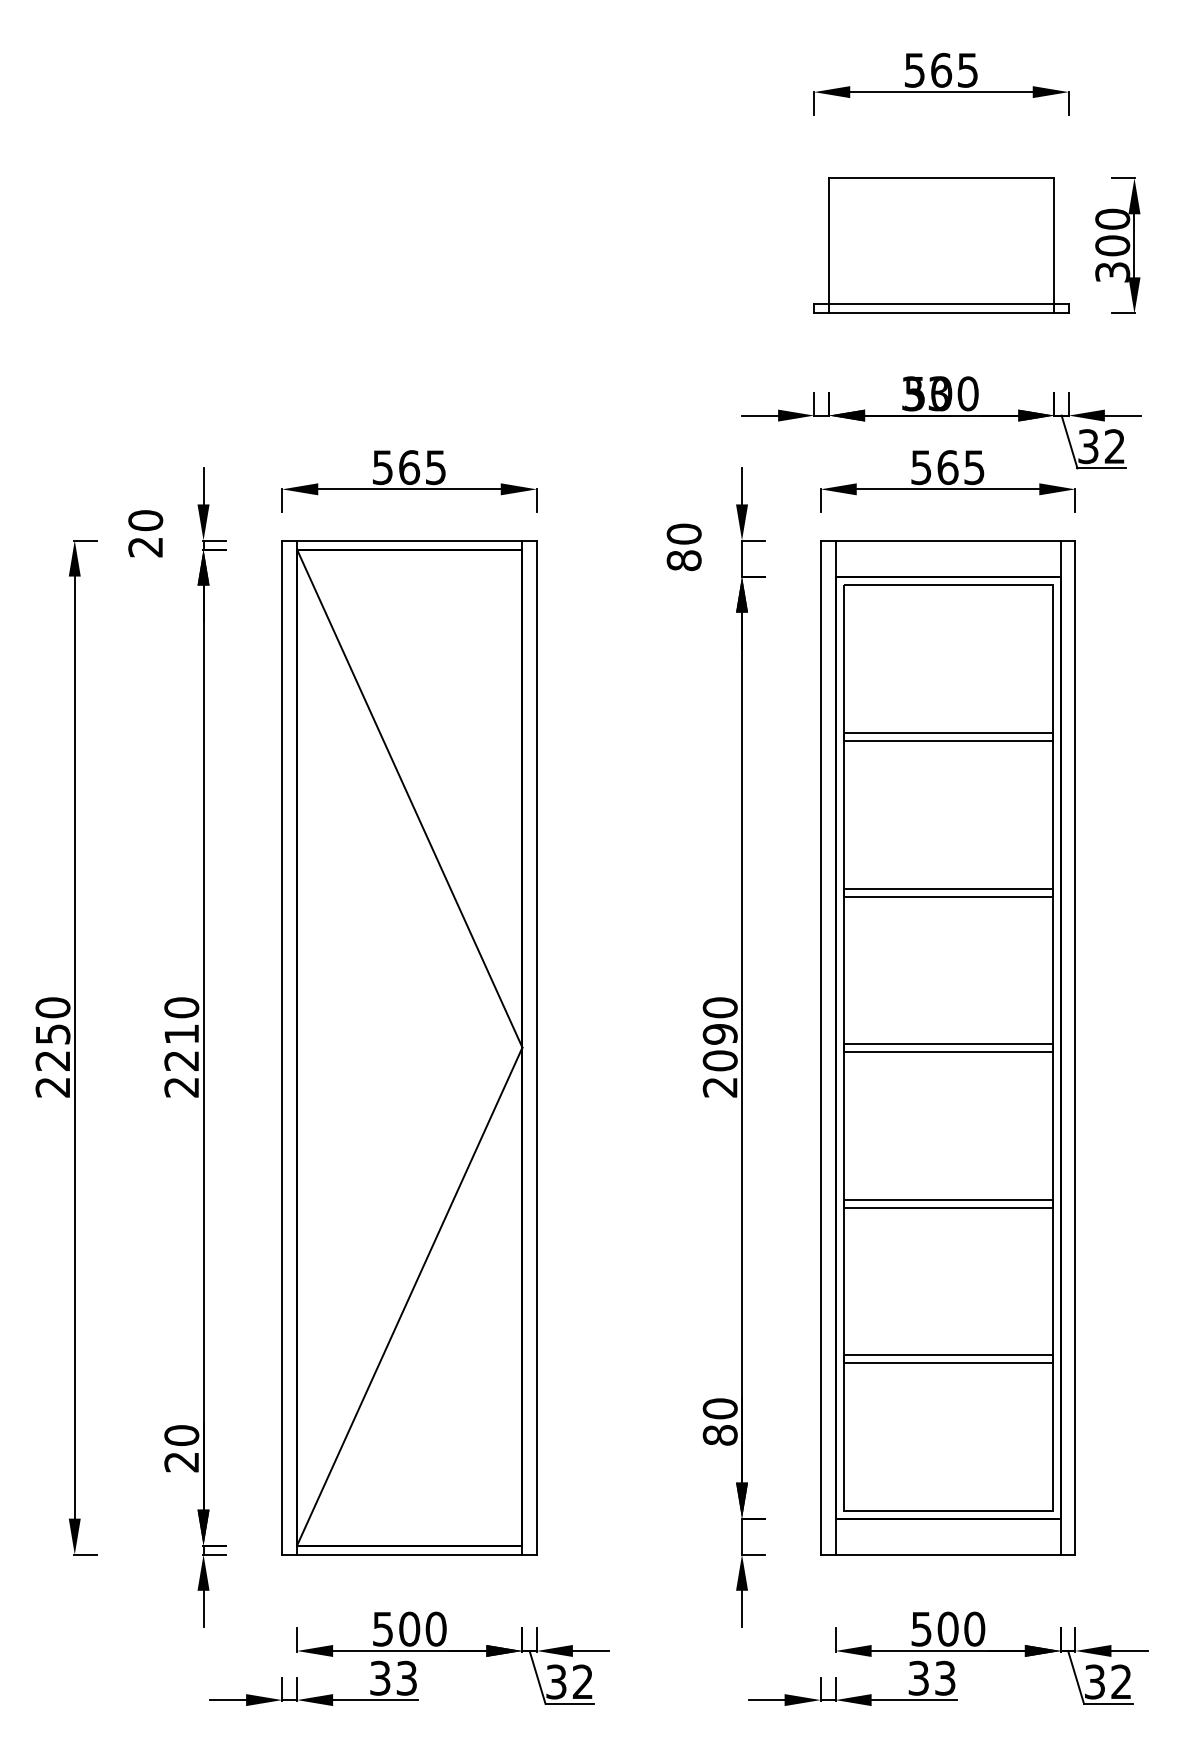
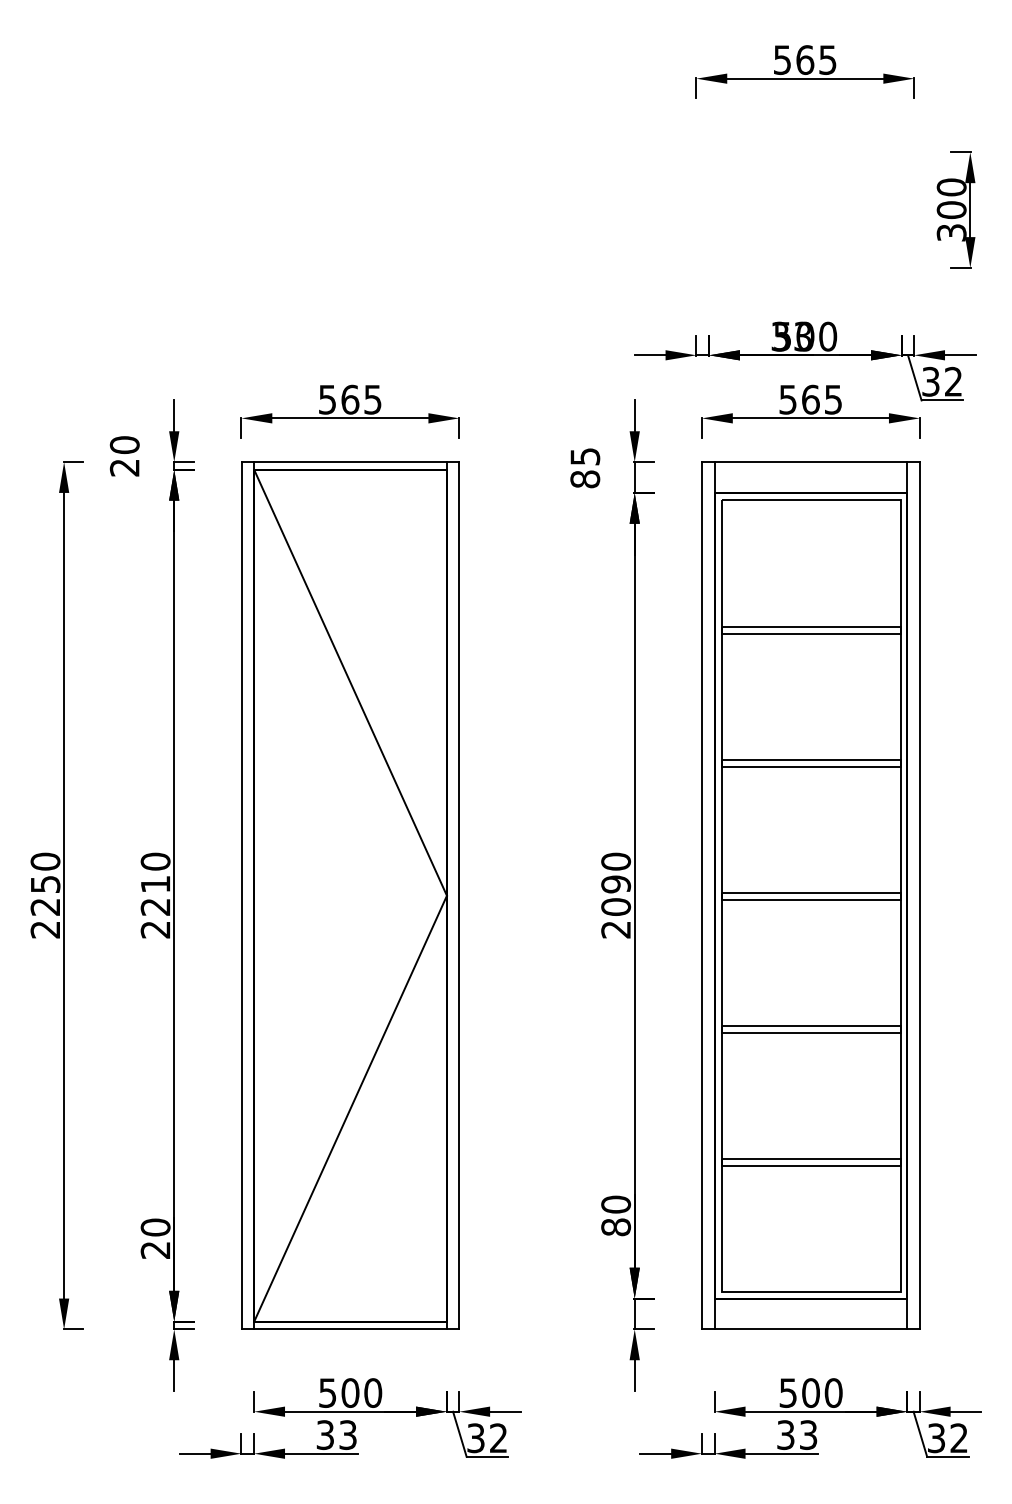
part: (940, 245) -> (804, 209), removed
text: (684, 533) -> (585, 456), 80 -> 85

